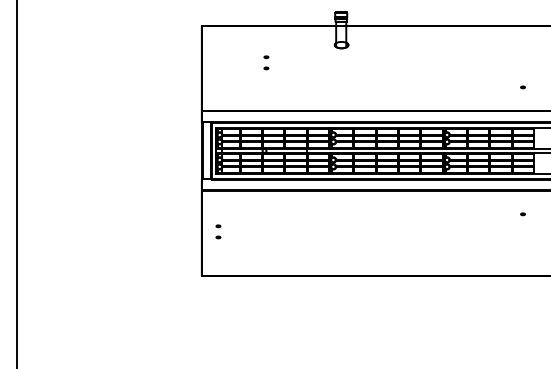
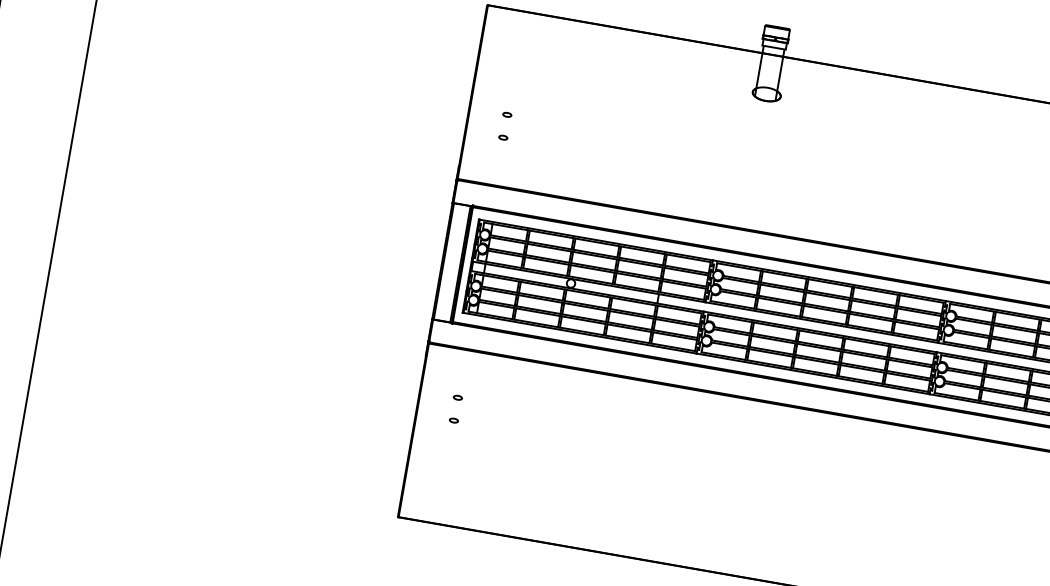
part: (266, 62) -> (505, 125), moved
part: (218, 231) -> (456, 408), moved

